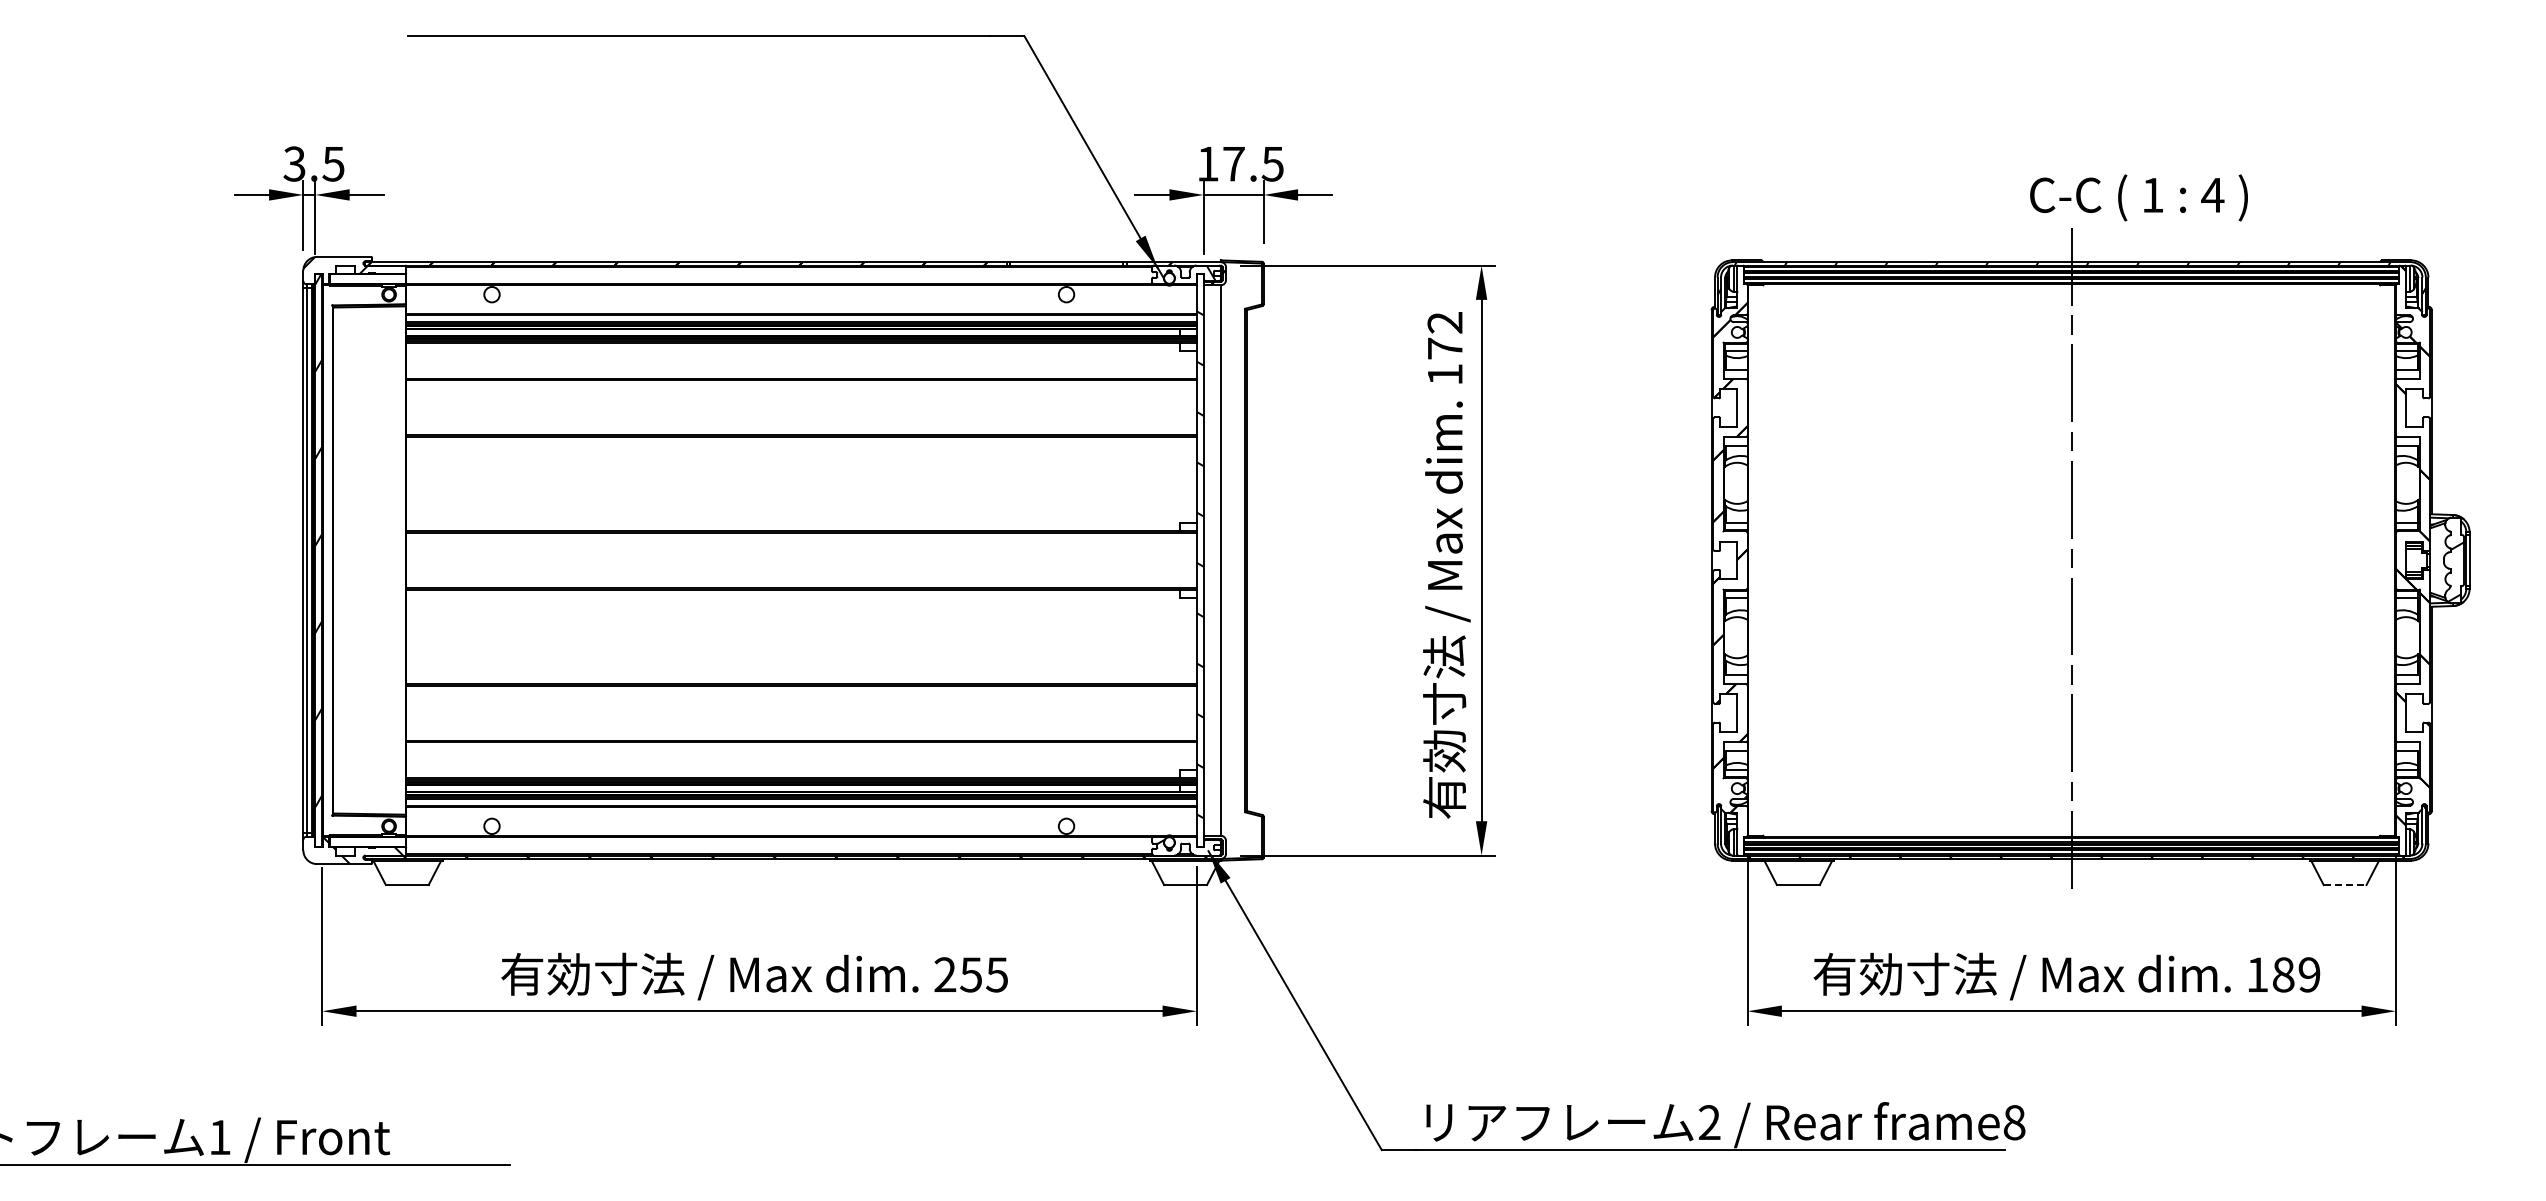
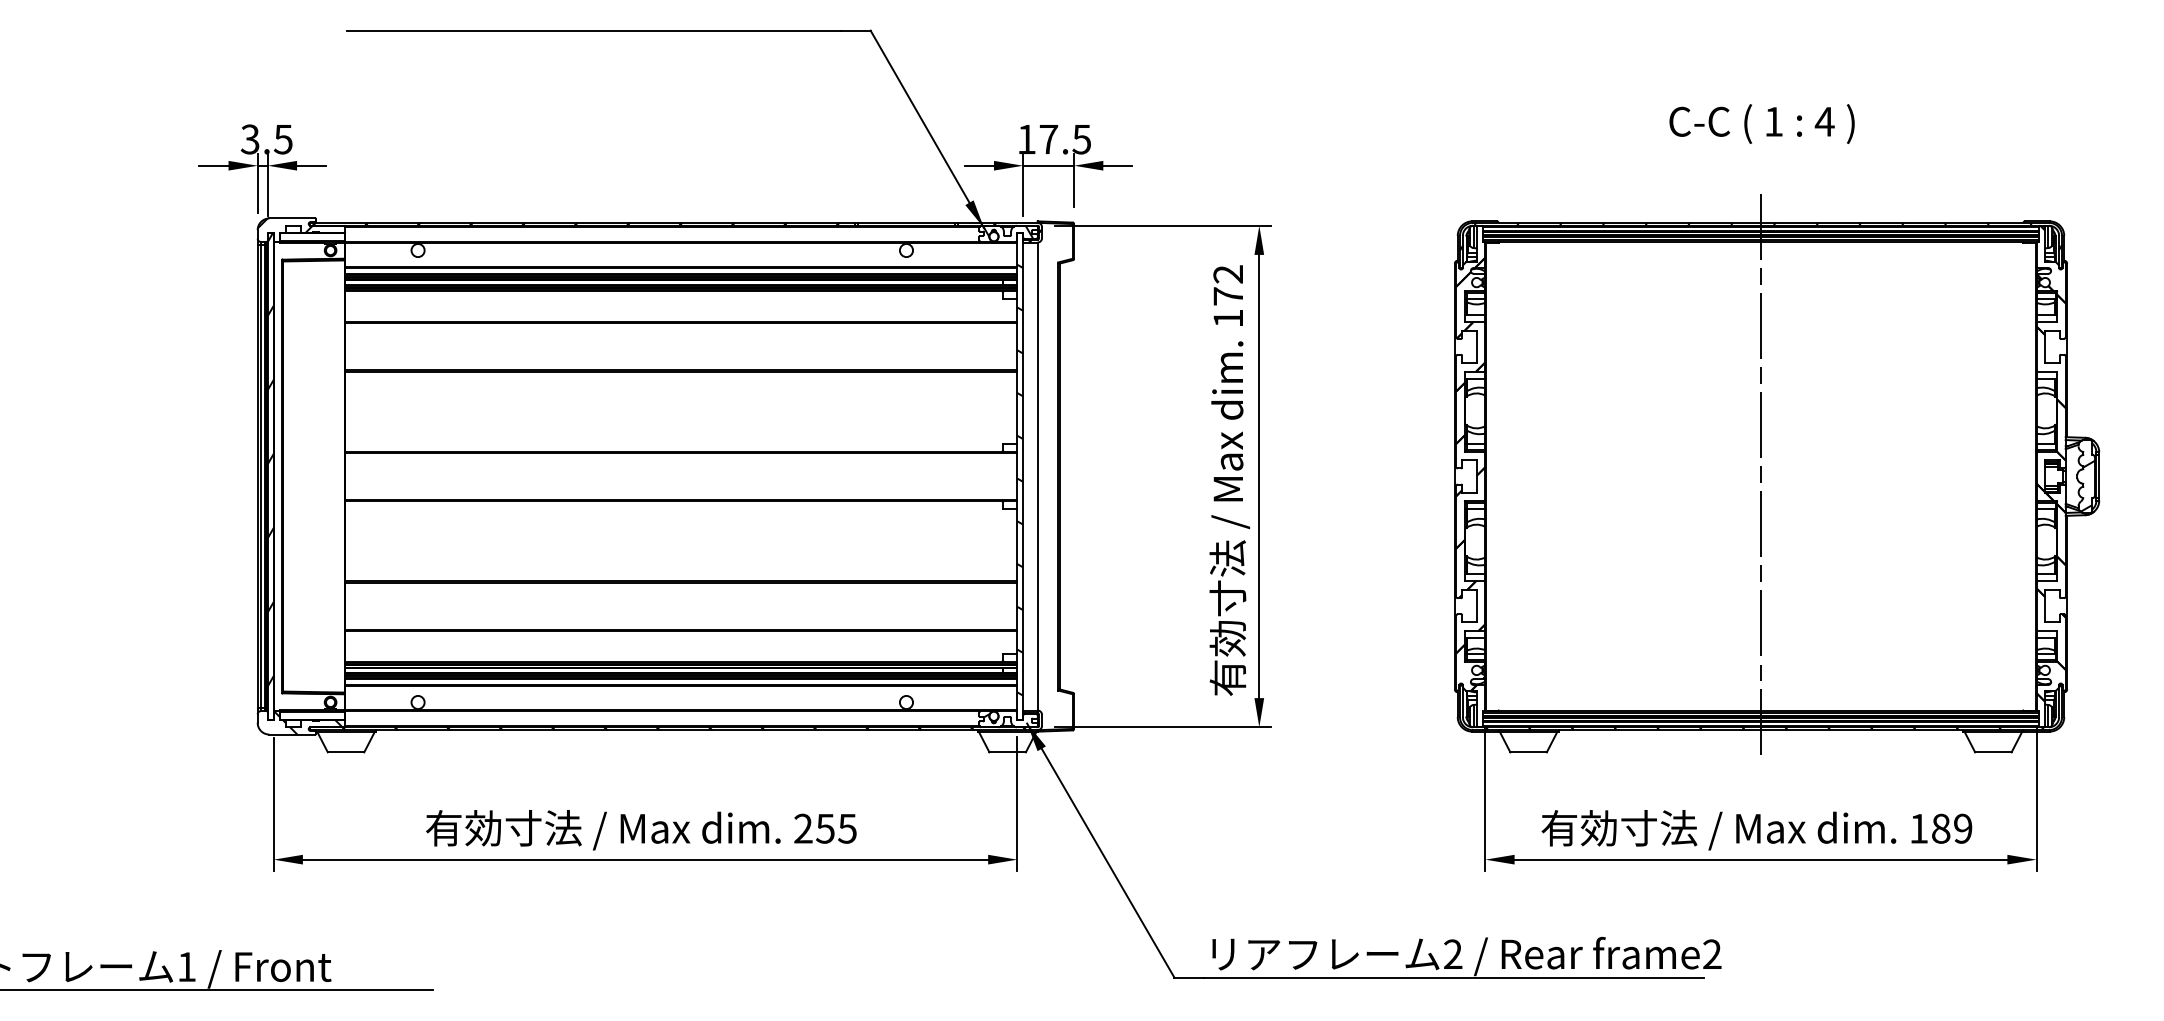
text: (2138, 197) -> (1761, 123), moved
line: (2345, 885) -> (1993, 752), dashed -> solid
text: (2014, 1122) -> (1712, 954), frame8 -> frame2

